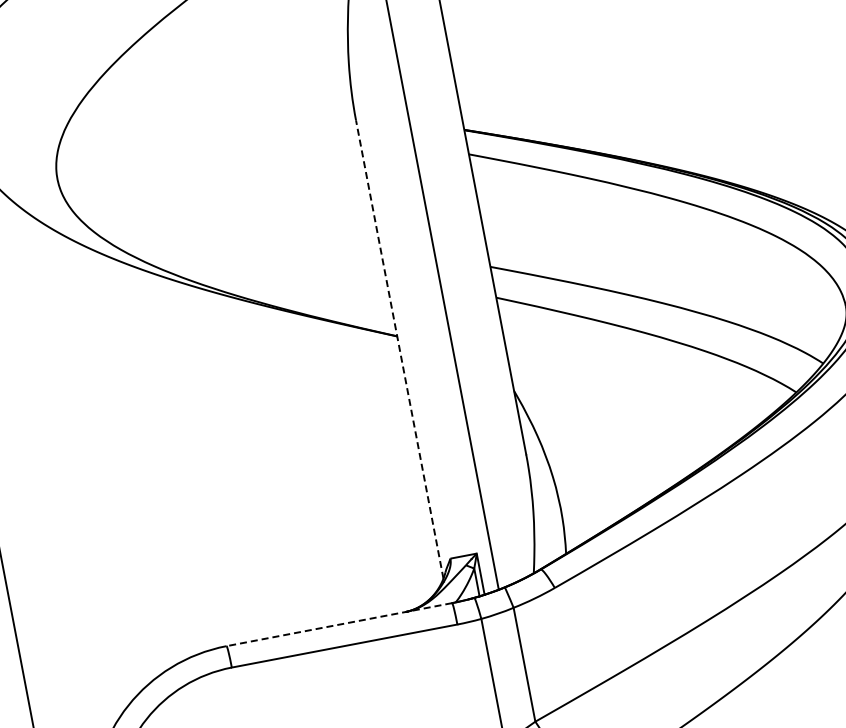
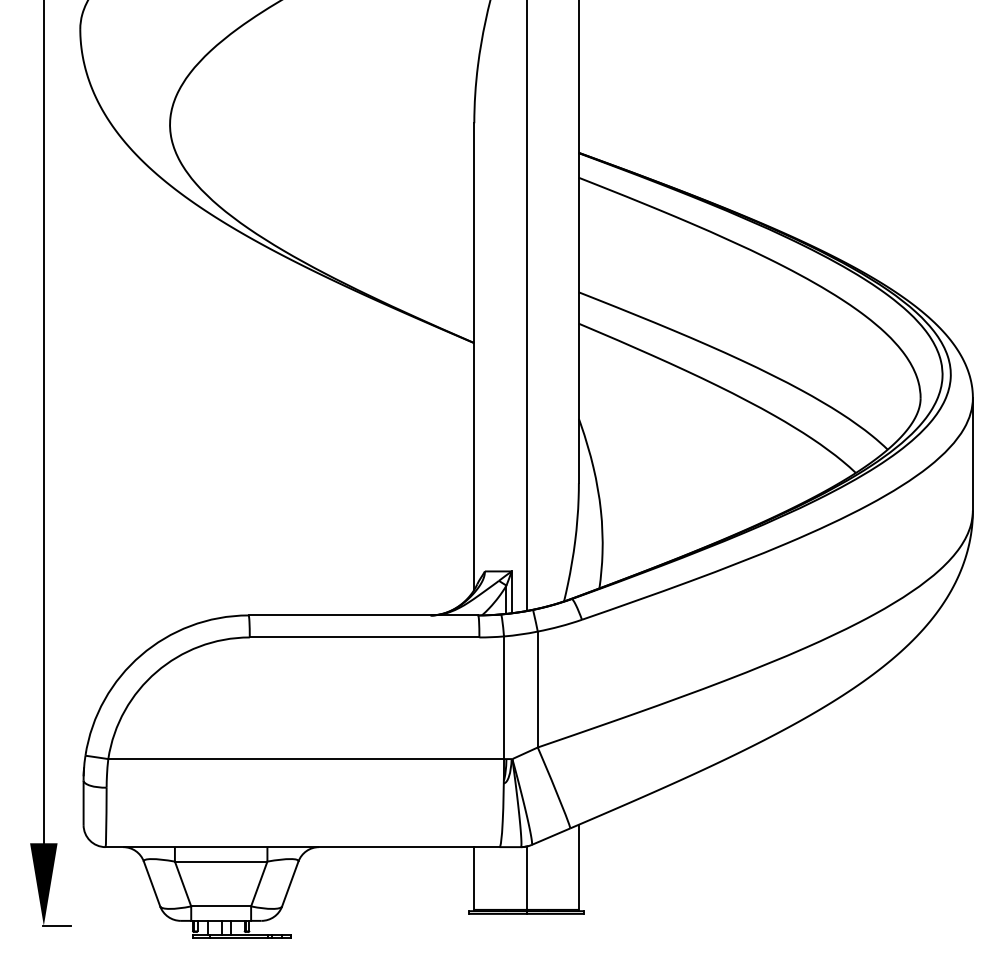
line: (399, 349) -> (474, 356), dashed -> solid
line: (339, 624) -> (363, 615), dashed -> solid

